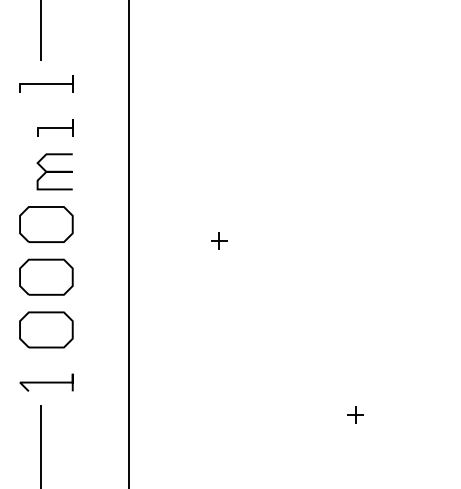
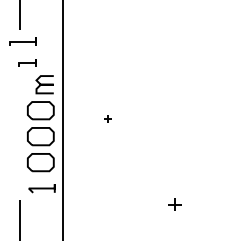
part: (45, 250) -> (40, 123), moved
line: (45, 382) -> (41, 188), moved
part: (354, 415) -> (174, 204), size x1.6

